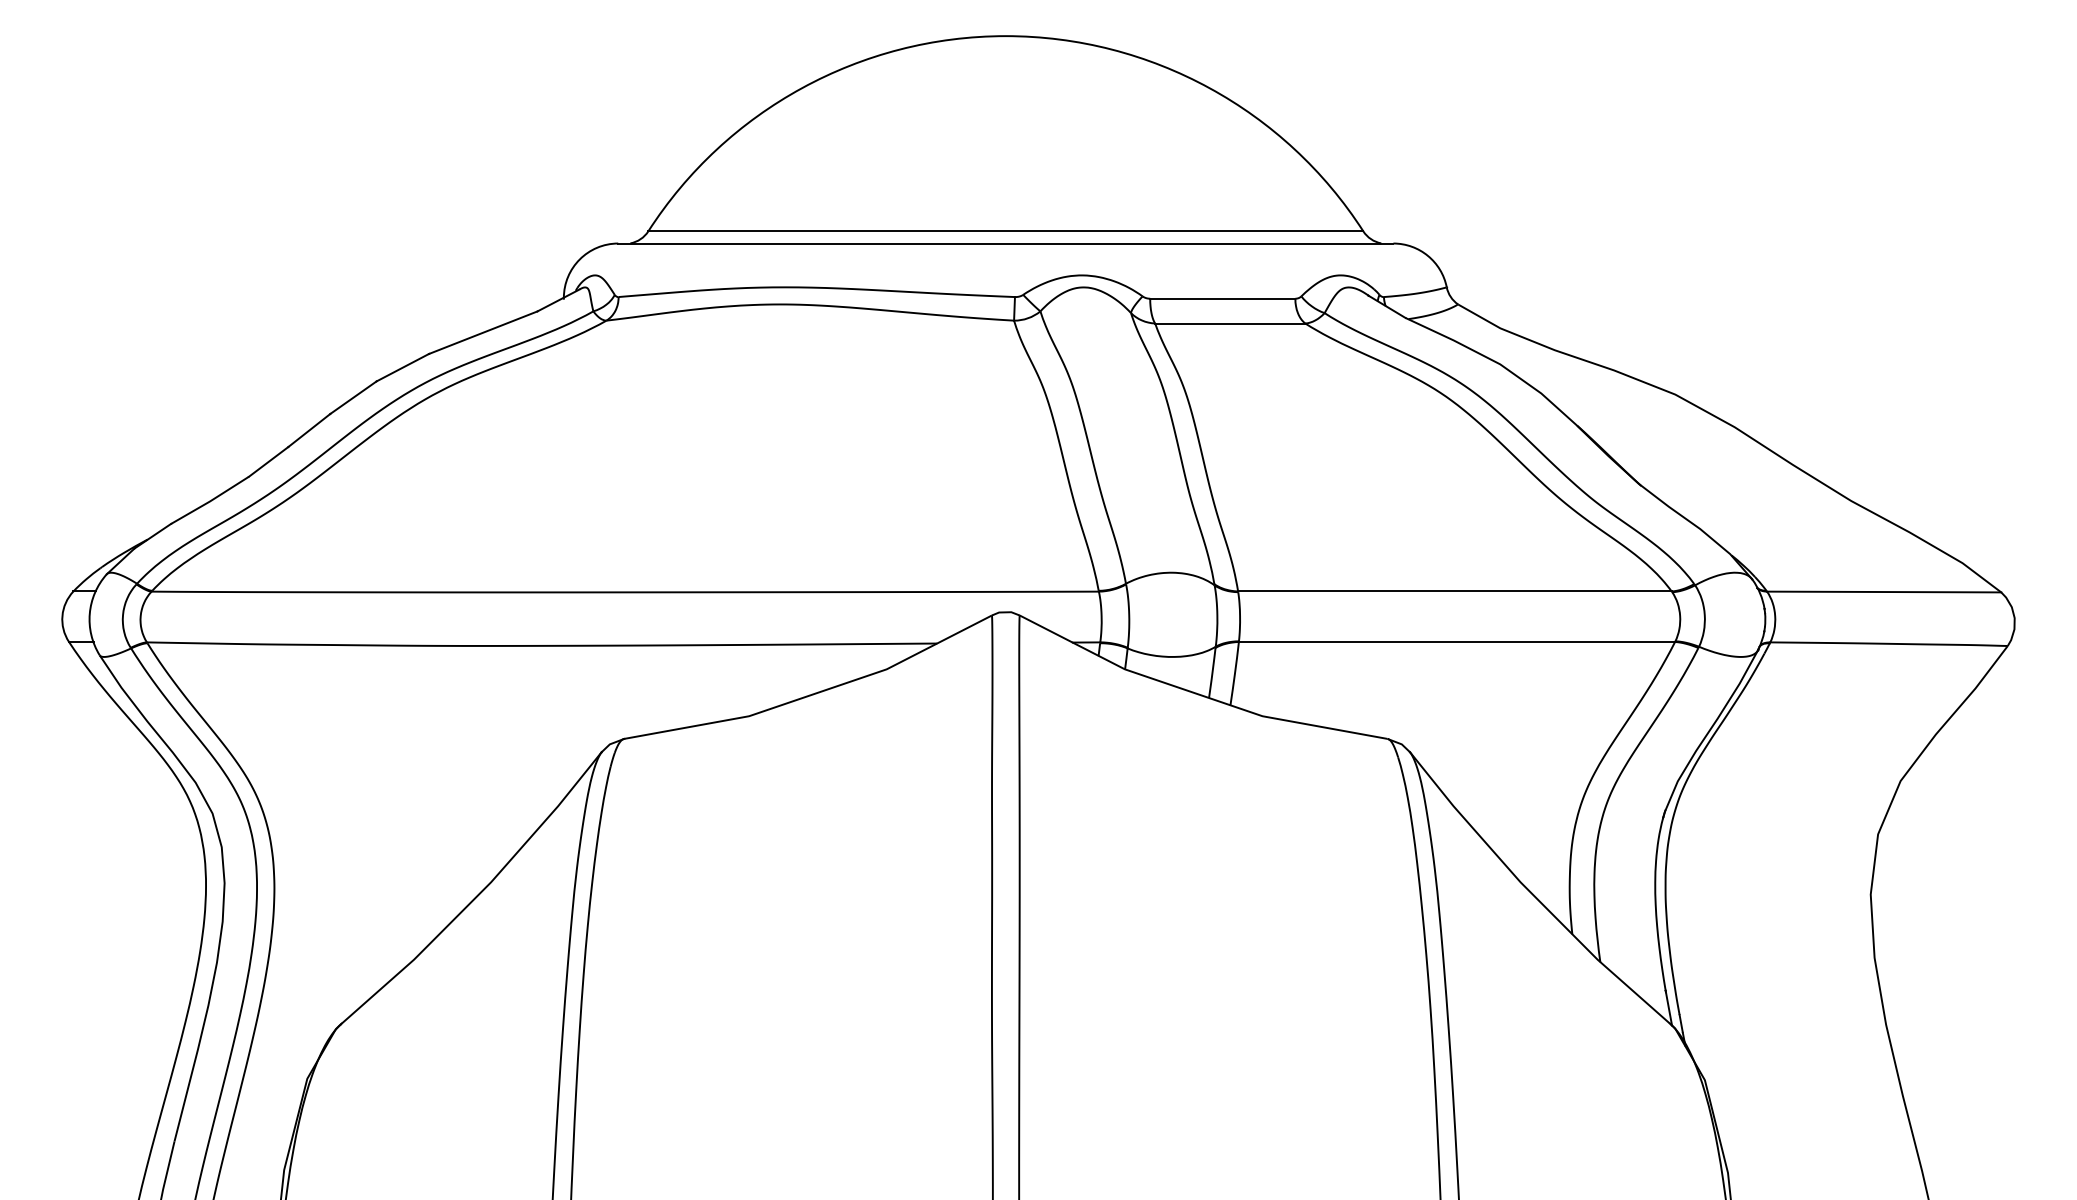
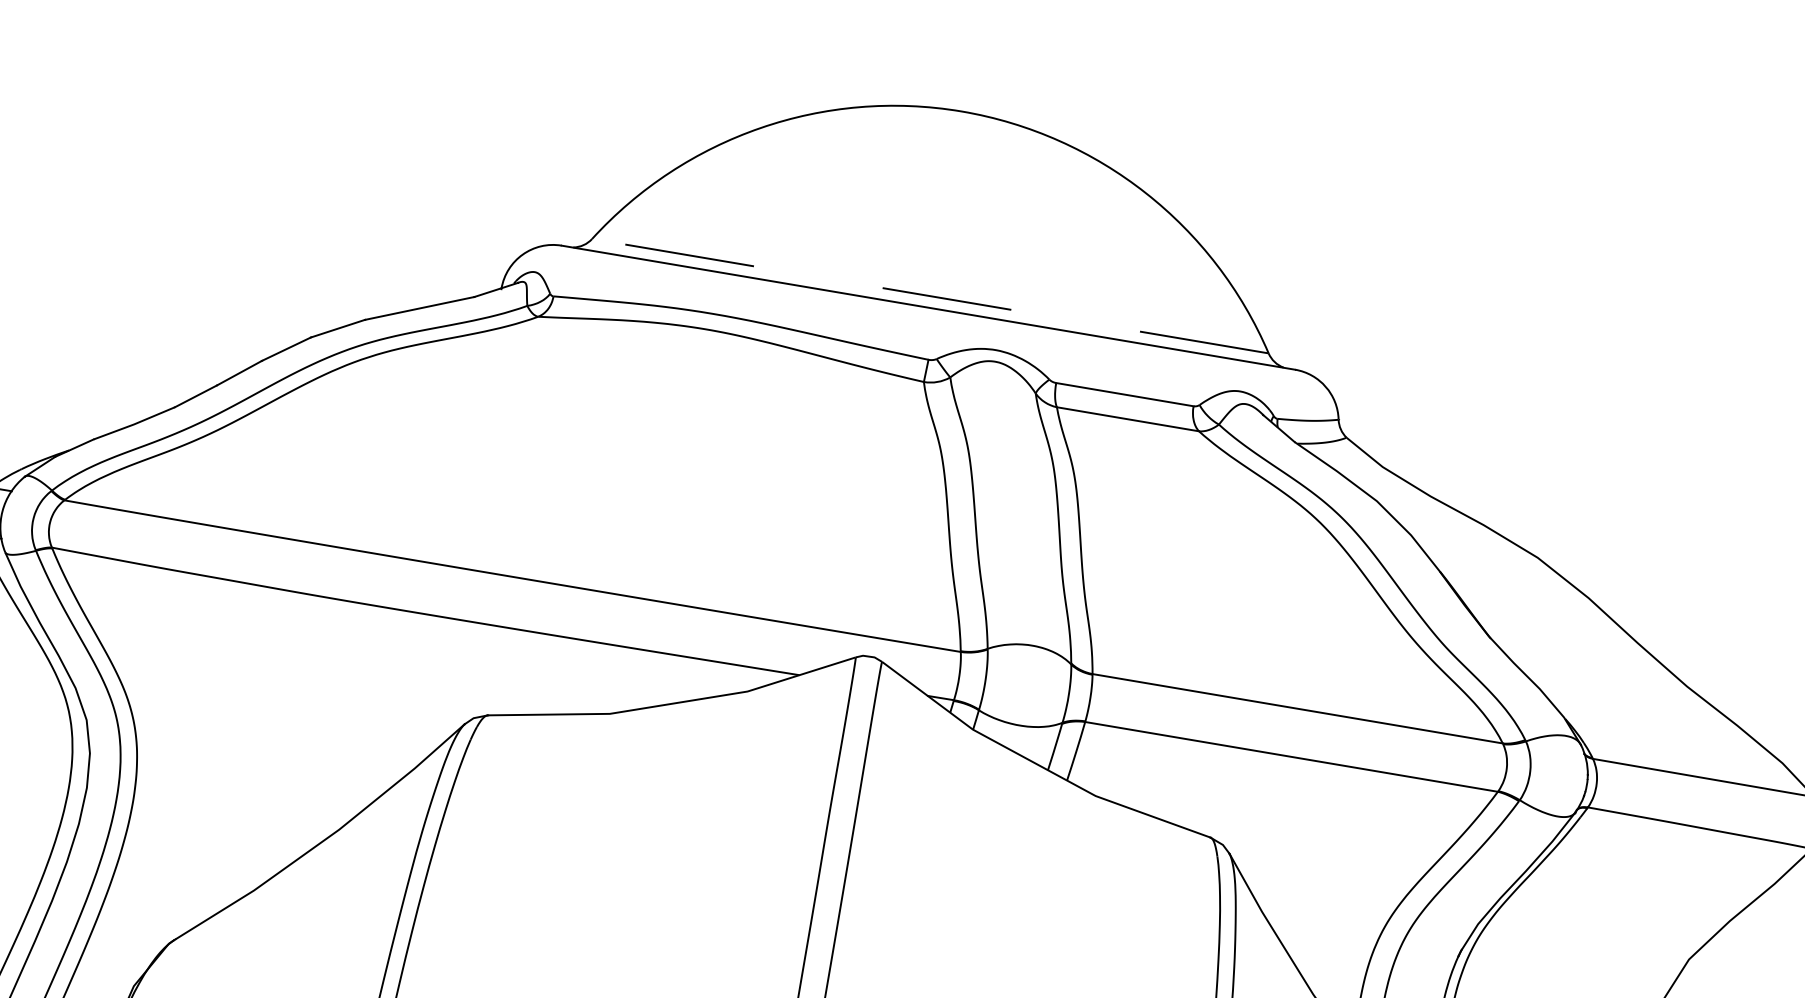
line: (1005, 231) -> (930, 296), solid -> dashed

